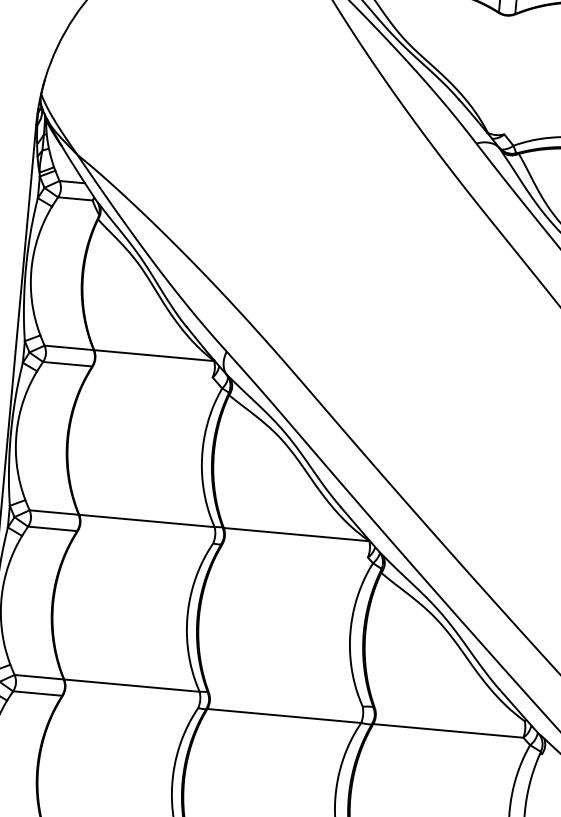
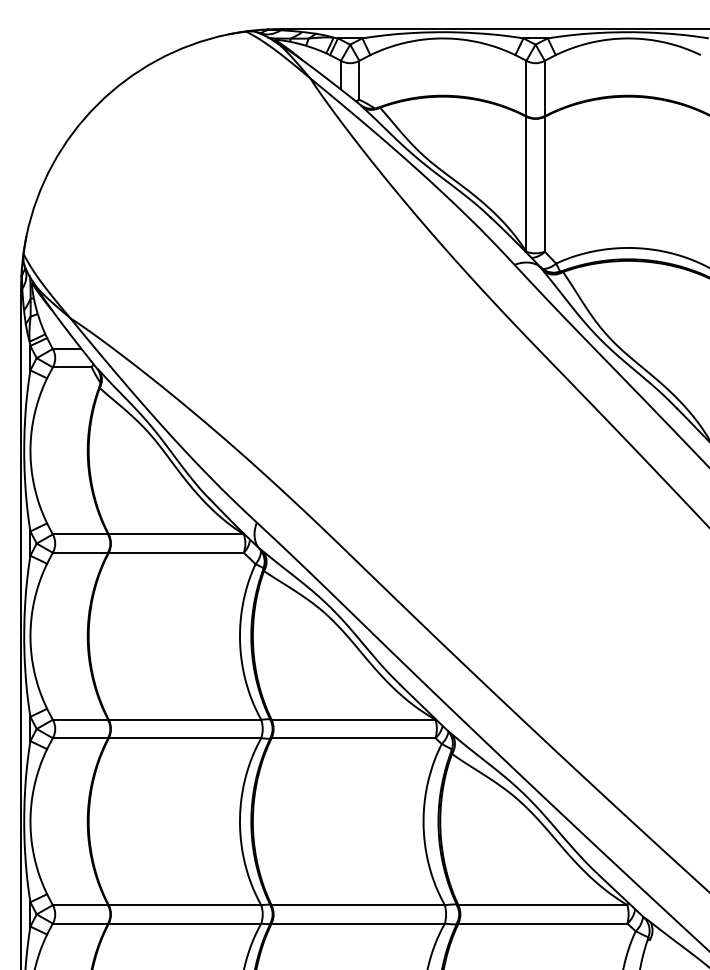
line: (493, 72) -> (526, 183), added
line: (509, 73) -> (544, 183), added
line: (152, 371) -> (175, 552), added
line: (144, 537) -> (184, 738), added
line: (295, 551) -> (353, 738), added
line: (285, 699) -> (357, 905), added
line: (130, 701) -> (184, 923), added
line: (449, 714) -> (542, 905), added

